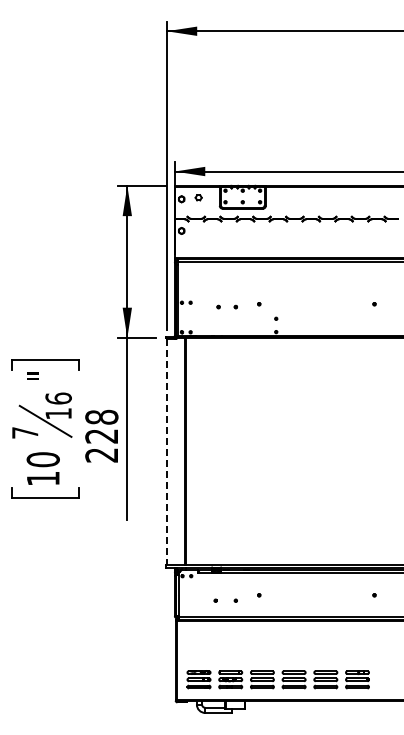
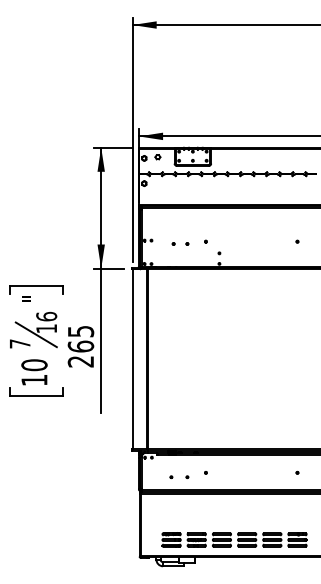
text: (101, 426) -> (80, 338), 228 -> 265
line: (166, 452) -> (132, 359), dashed -> solid
part: (277, 679) -> (233, 539), moved

